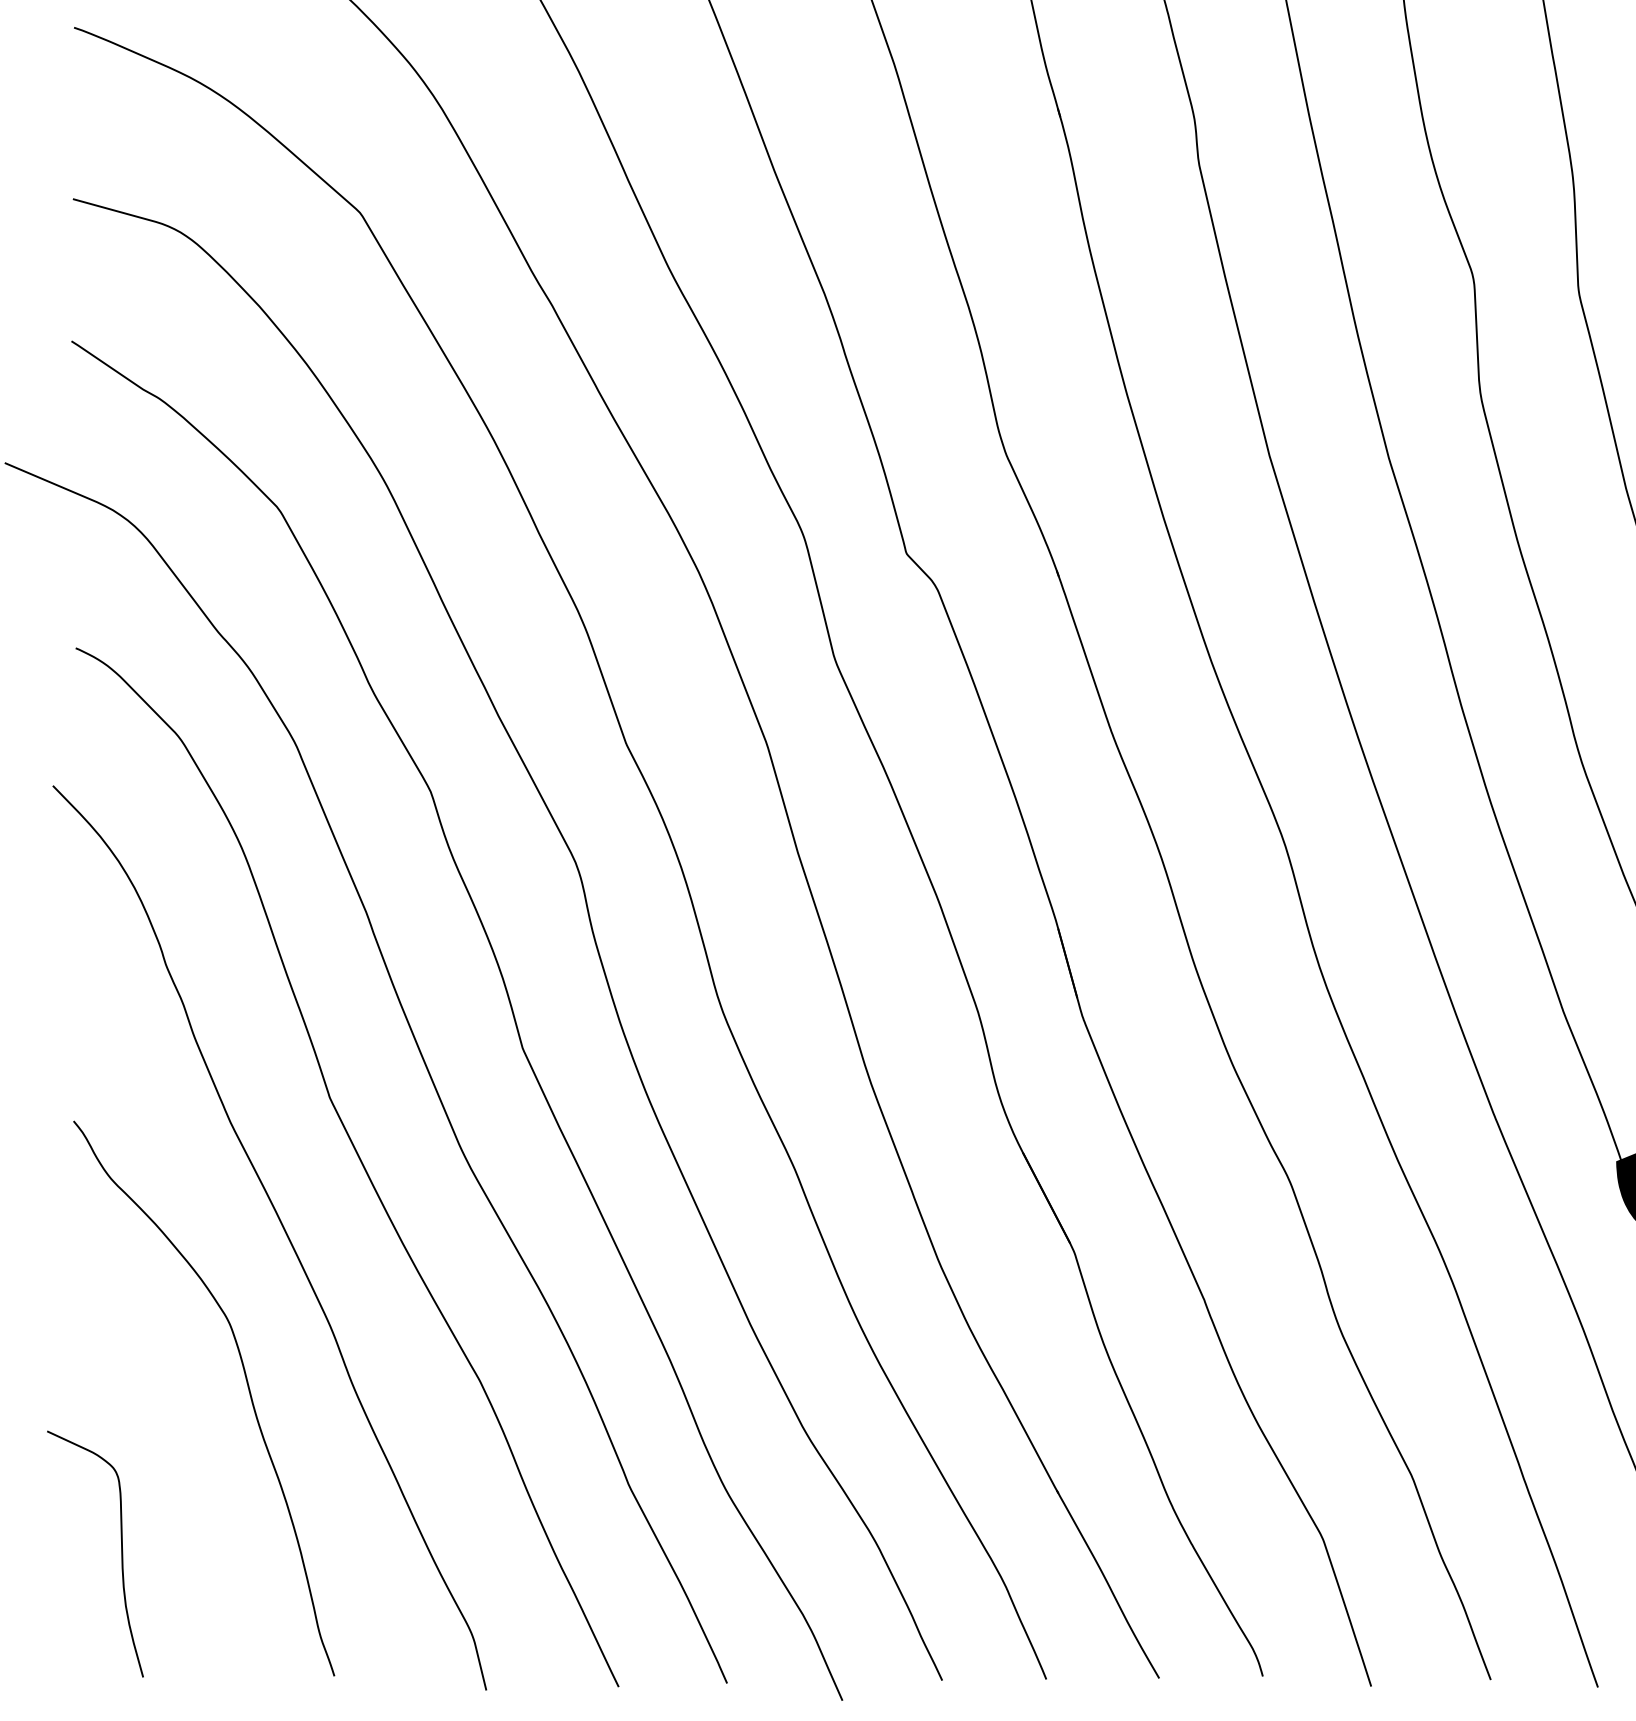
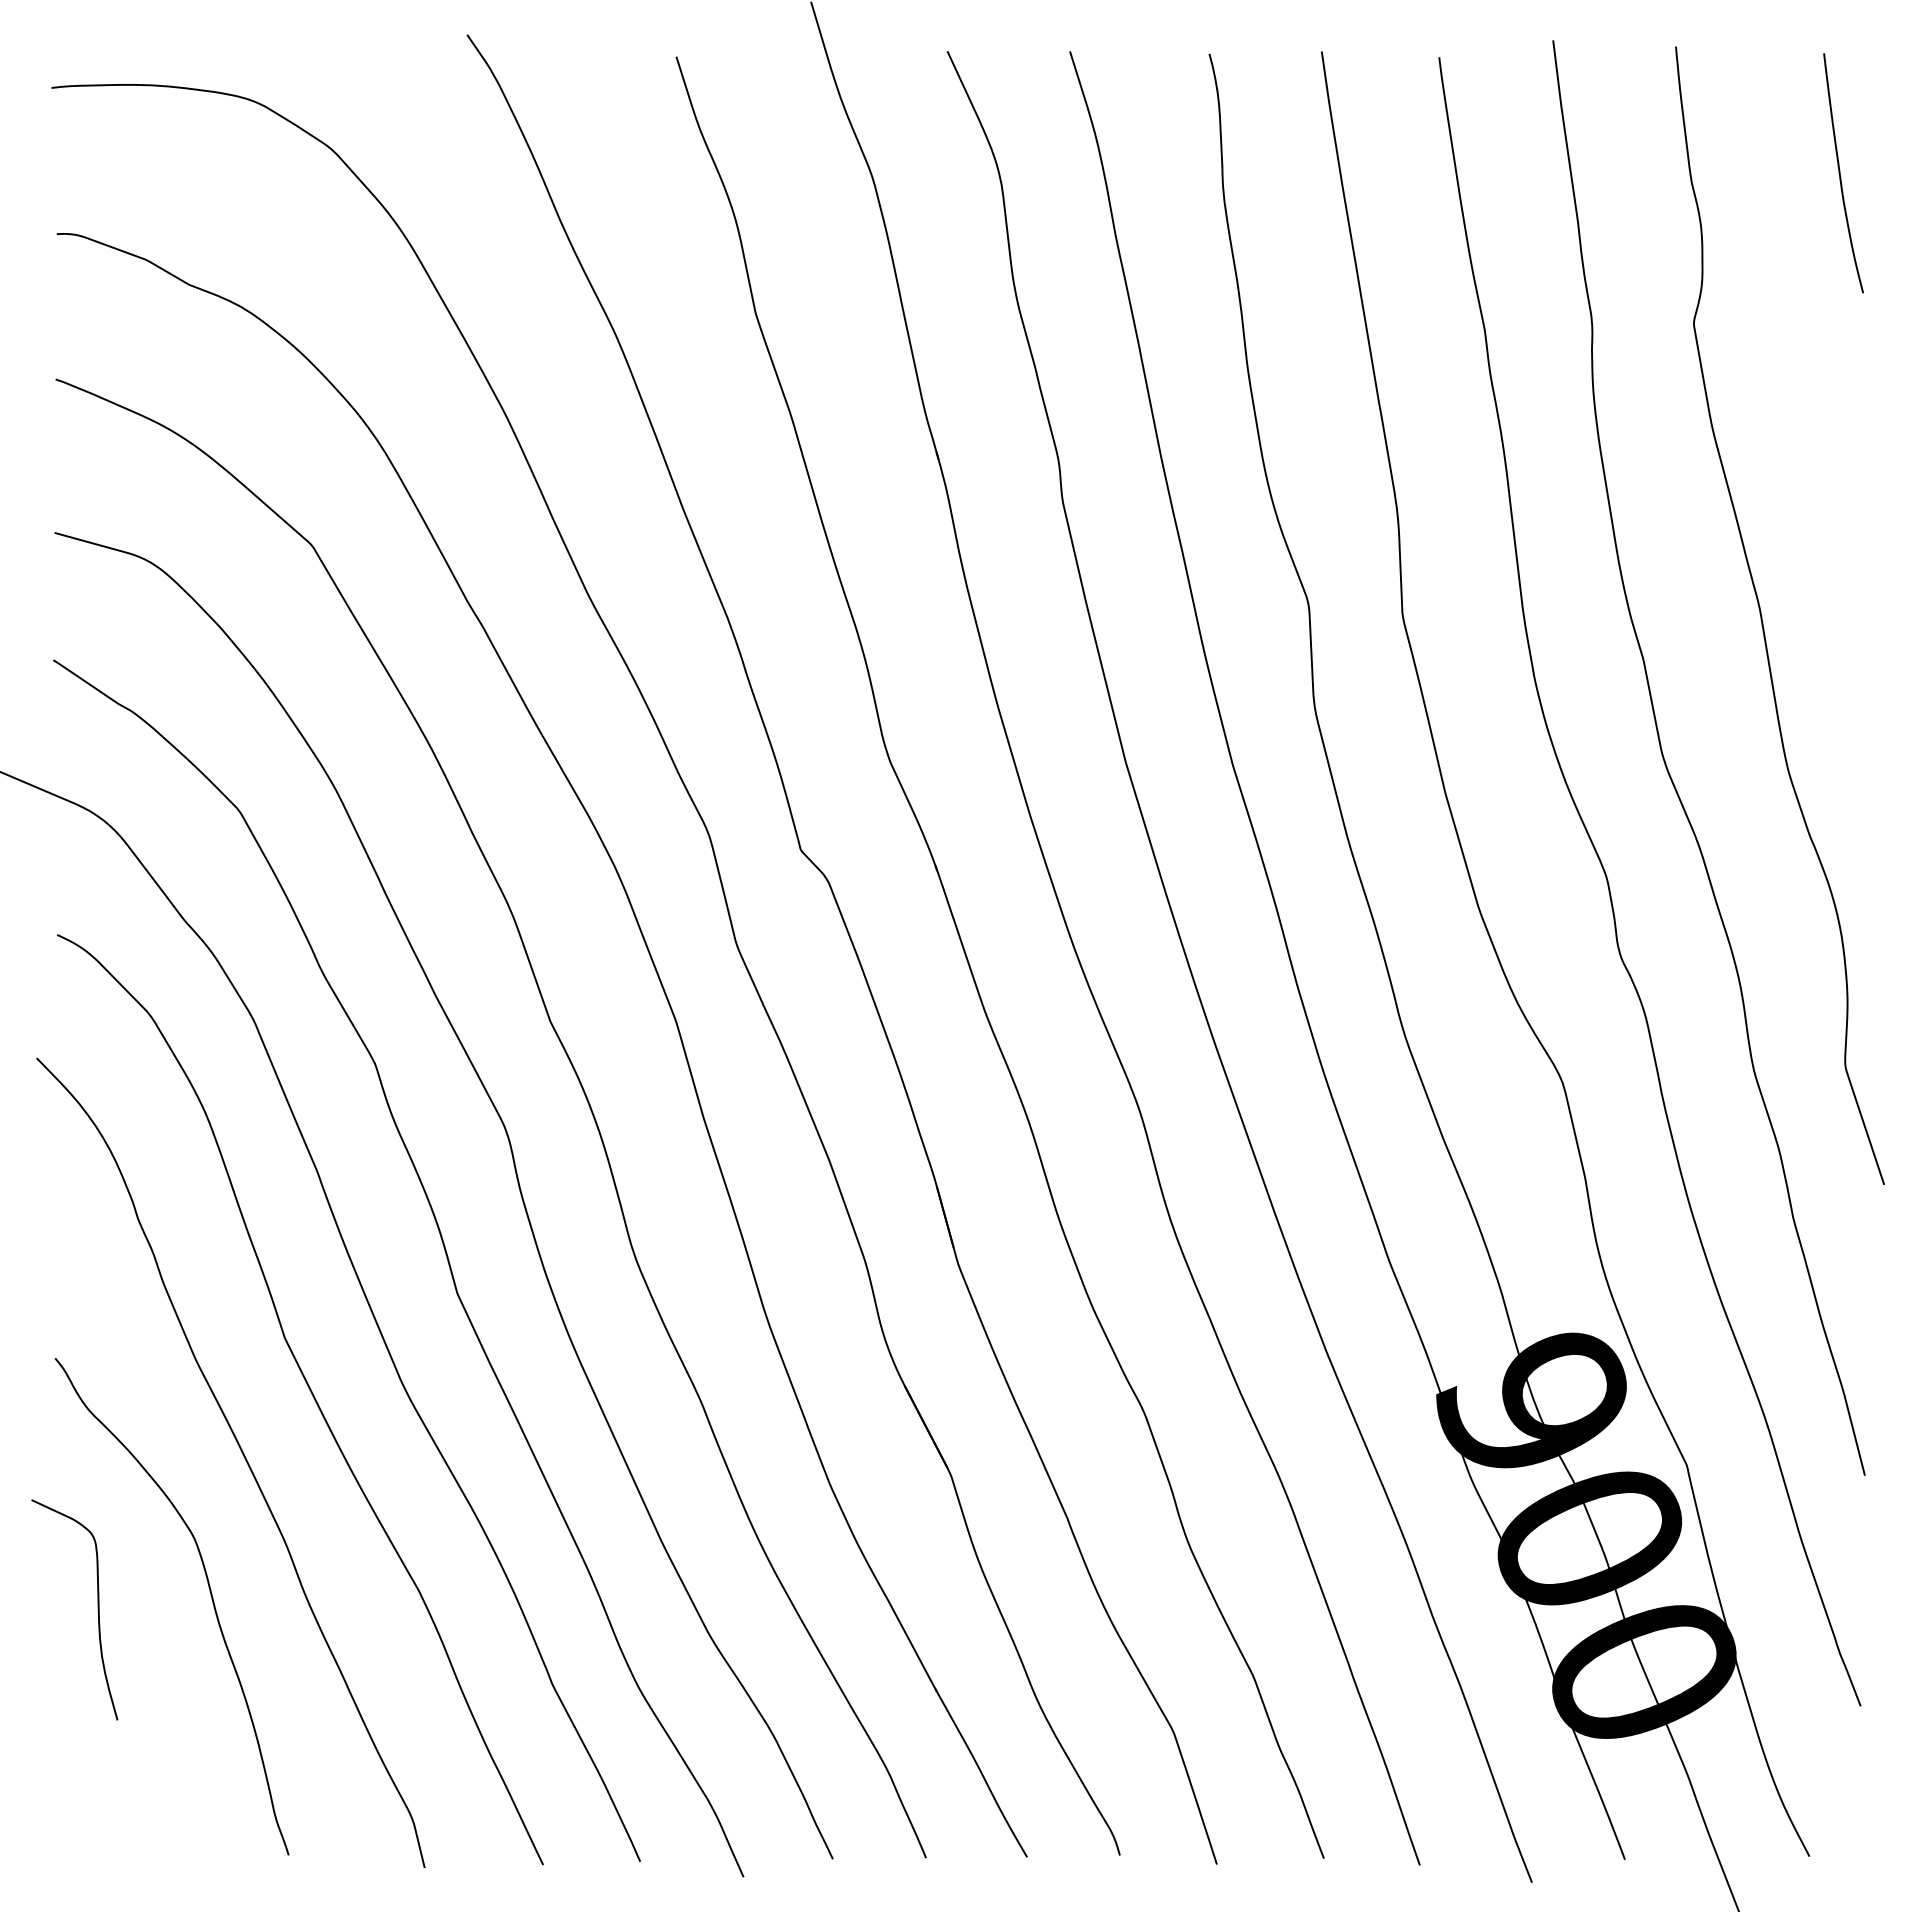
curve: (120, 1553) -> (97, 1609), moved

